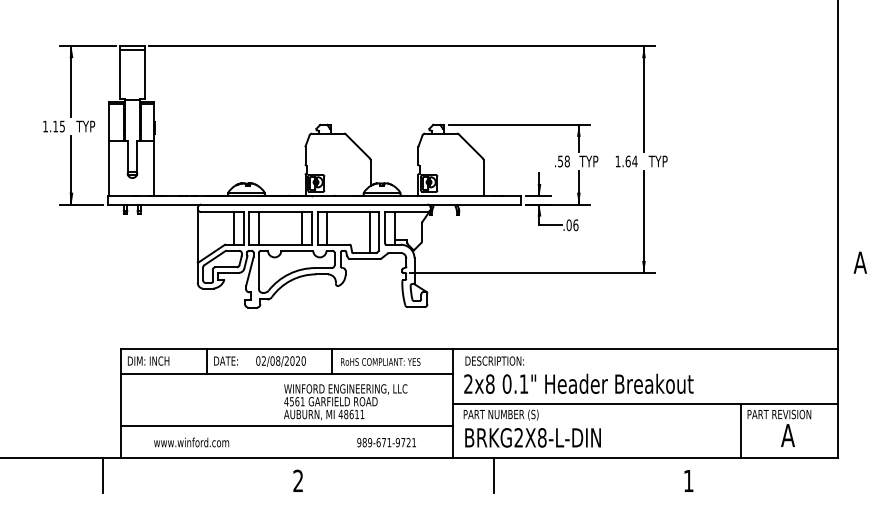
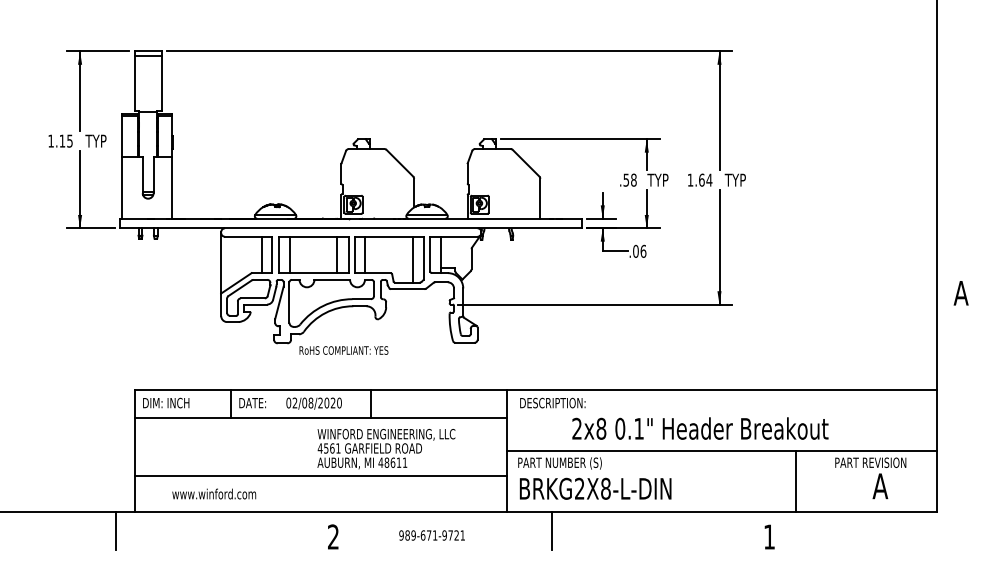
text: (380, 361) -> (343, 349), moved
text: (578, 383) -> (699, 428), moved
line: (740, 430) -> (796, 480), moved
text: (386, 442) -> (431, 535), moved

